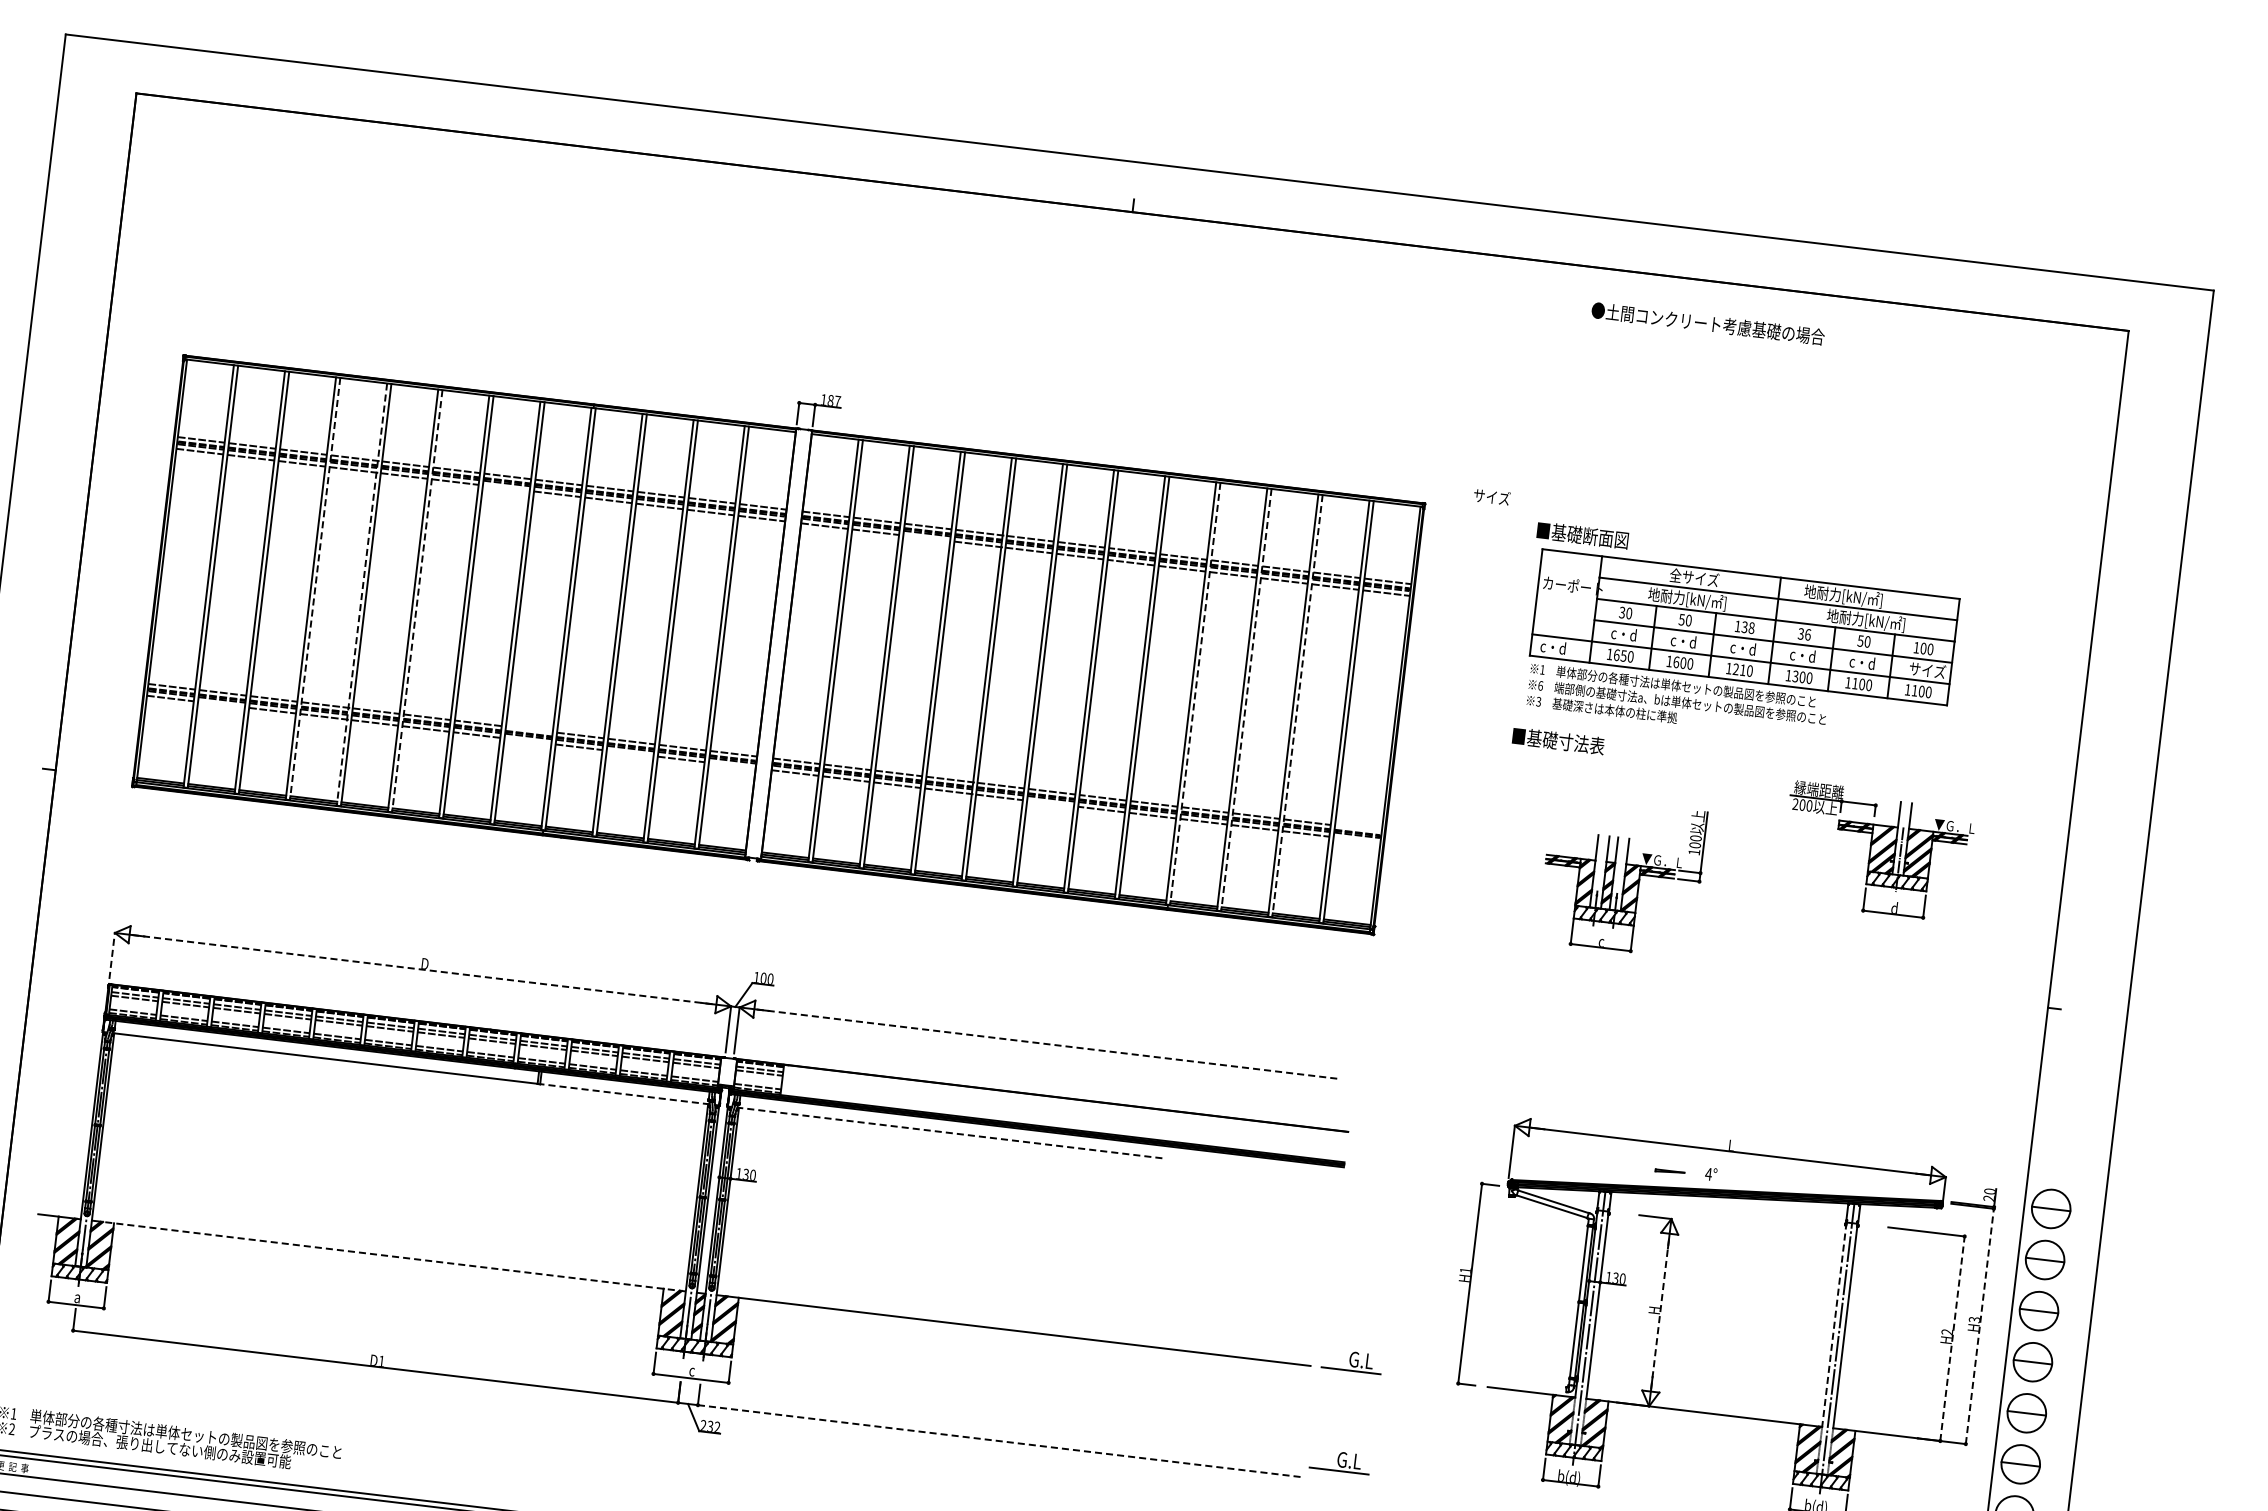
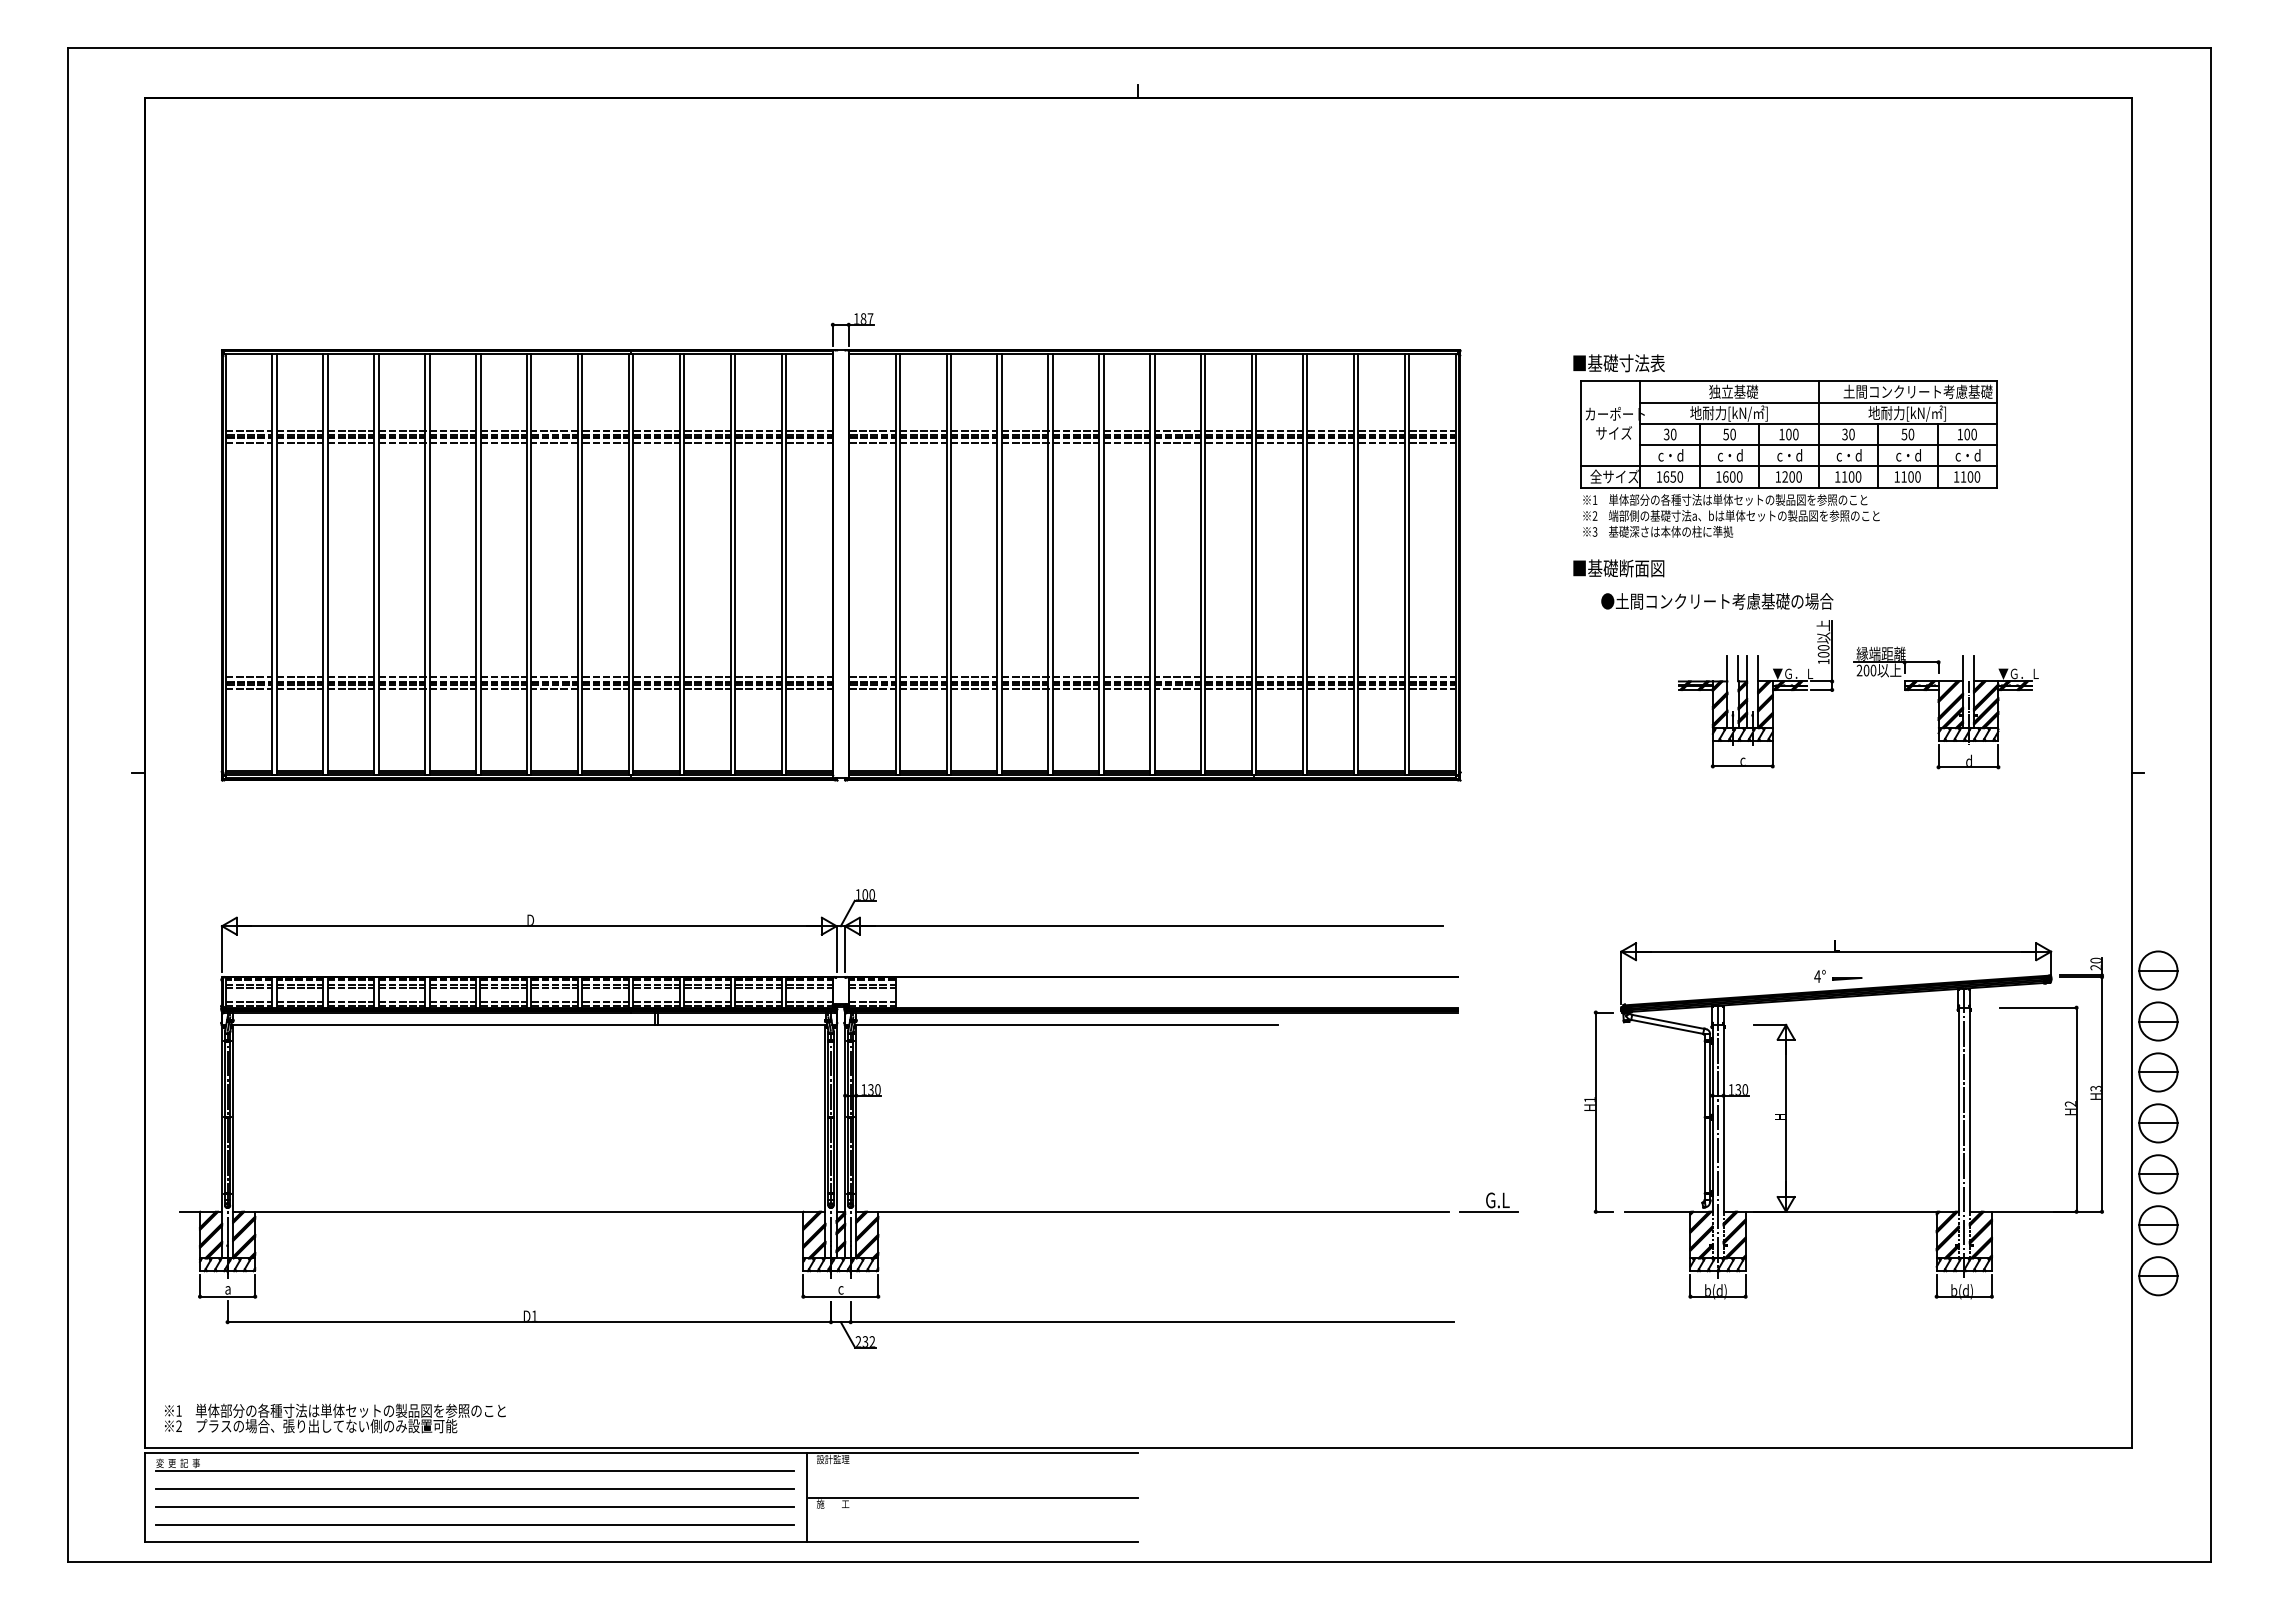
text: (1708, 323) -> (1717, 601), moved
line: (506, 487) -> (554, 442), added
text: (1491, 496) -> (1613, 432), moved
line: (926, 537) -> (973, 442), added
text: (1605, 538) -> (1641, 363), ■基礎断面図 -> ■基礎寸法表
text: (1694, 577) -> (1733, 391), 全サイズ -> 独立基礎
line: (315, 588) -> (378, 564), dashed -> solid
line: (362, 594) -> (425, 564), dashed -> solid
text: (1878, 600) -> (1917, 392), 地耐力[kN/㎡] -> 土間コンクリート考慮基礎
line: (417, 601) -> (480, 564), dashed -> solid
text: (1748, 627) -> (1792, 434), 138 -> 100
text: (1807, 634) -> (1851, 434), 36 -> 30
text: (1564, 648) -> (1614, 476), c・d -> 全サイズ
text: (1742, 669) -> (1791, 476), 1210 -> 1200
text: (1927, 669) -> (1973, 454), サイズ -> c・d
text: (1795, 676) -> (1844, 476), 1300 -> 1100
text: (1540, 685) -> (1594, 515), 6 -> 2
line: (1195, 693) -> (1256, 564), dashed -> solid
line: (1246, 700) -> (1307, 564), dashed -> solid
line: (220, 704) -> (299, 689), added
line: (1297, 706) -> (1358, 564), dashed -> solid
line: (529, 729) -> (605, 677), added
line: (527, 741) -> (605, 689), added
text: (1580, 744) -> (1641, 568), ■基礎寸法表 -> ■基礎断面図
line: (629, 753) -> (707, 689), added
line: (732, 765) -> (809, 689), added
line: (1050, 803) -> (1126, 689), added
line: (1358, 828) -> (1432, 677), added
line: (1356, 840) -> (1432, 689), added
part: (1877, 851) -> (1945, 707), moved
part: (1623, 877) -> (1756, 694), moved
line: (112, 956) -> (222, 949), dashed -> solid
line: (423, 970) -> (529, 926), dashed -> solid
line: (1047, 1044) -> (1152, 926), dashed -> solid
line: (625, 1093) -> (742, 1024), dashed -> solid
line: (949, 1132) -> (1066, 1024), dashed -> solid
line: (1670, 1171) -> (1847, 978), moved
line: (388, 1255) -> (528, 1211), dashed -> solid
line: (1660, 1311) -> (1786, 1117), dashed -> solid
line: (1834, 1324) -> (1958, 1109), dashed -> solid
line: (1980, 1325) -> (2102, 1093), dashed -> solid
line: (1952, 1338) -> (2076, 1109), dashed -> solid
line: (1000, 1441) -> (1152, 1322), dashed -> solid
part: (1339, 1461) -> (1488, 1302), removed

